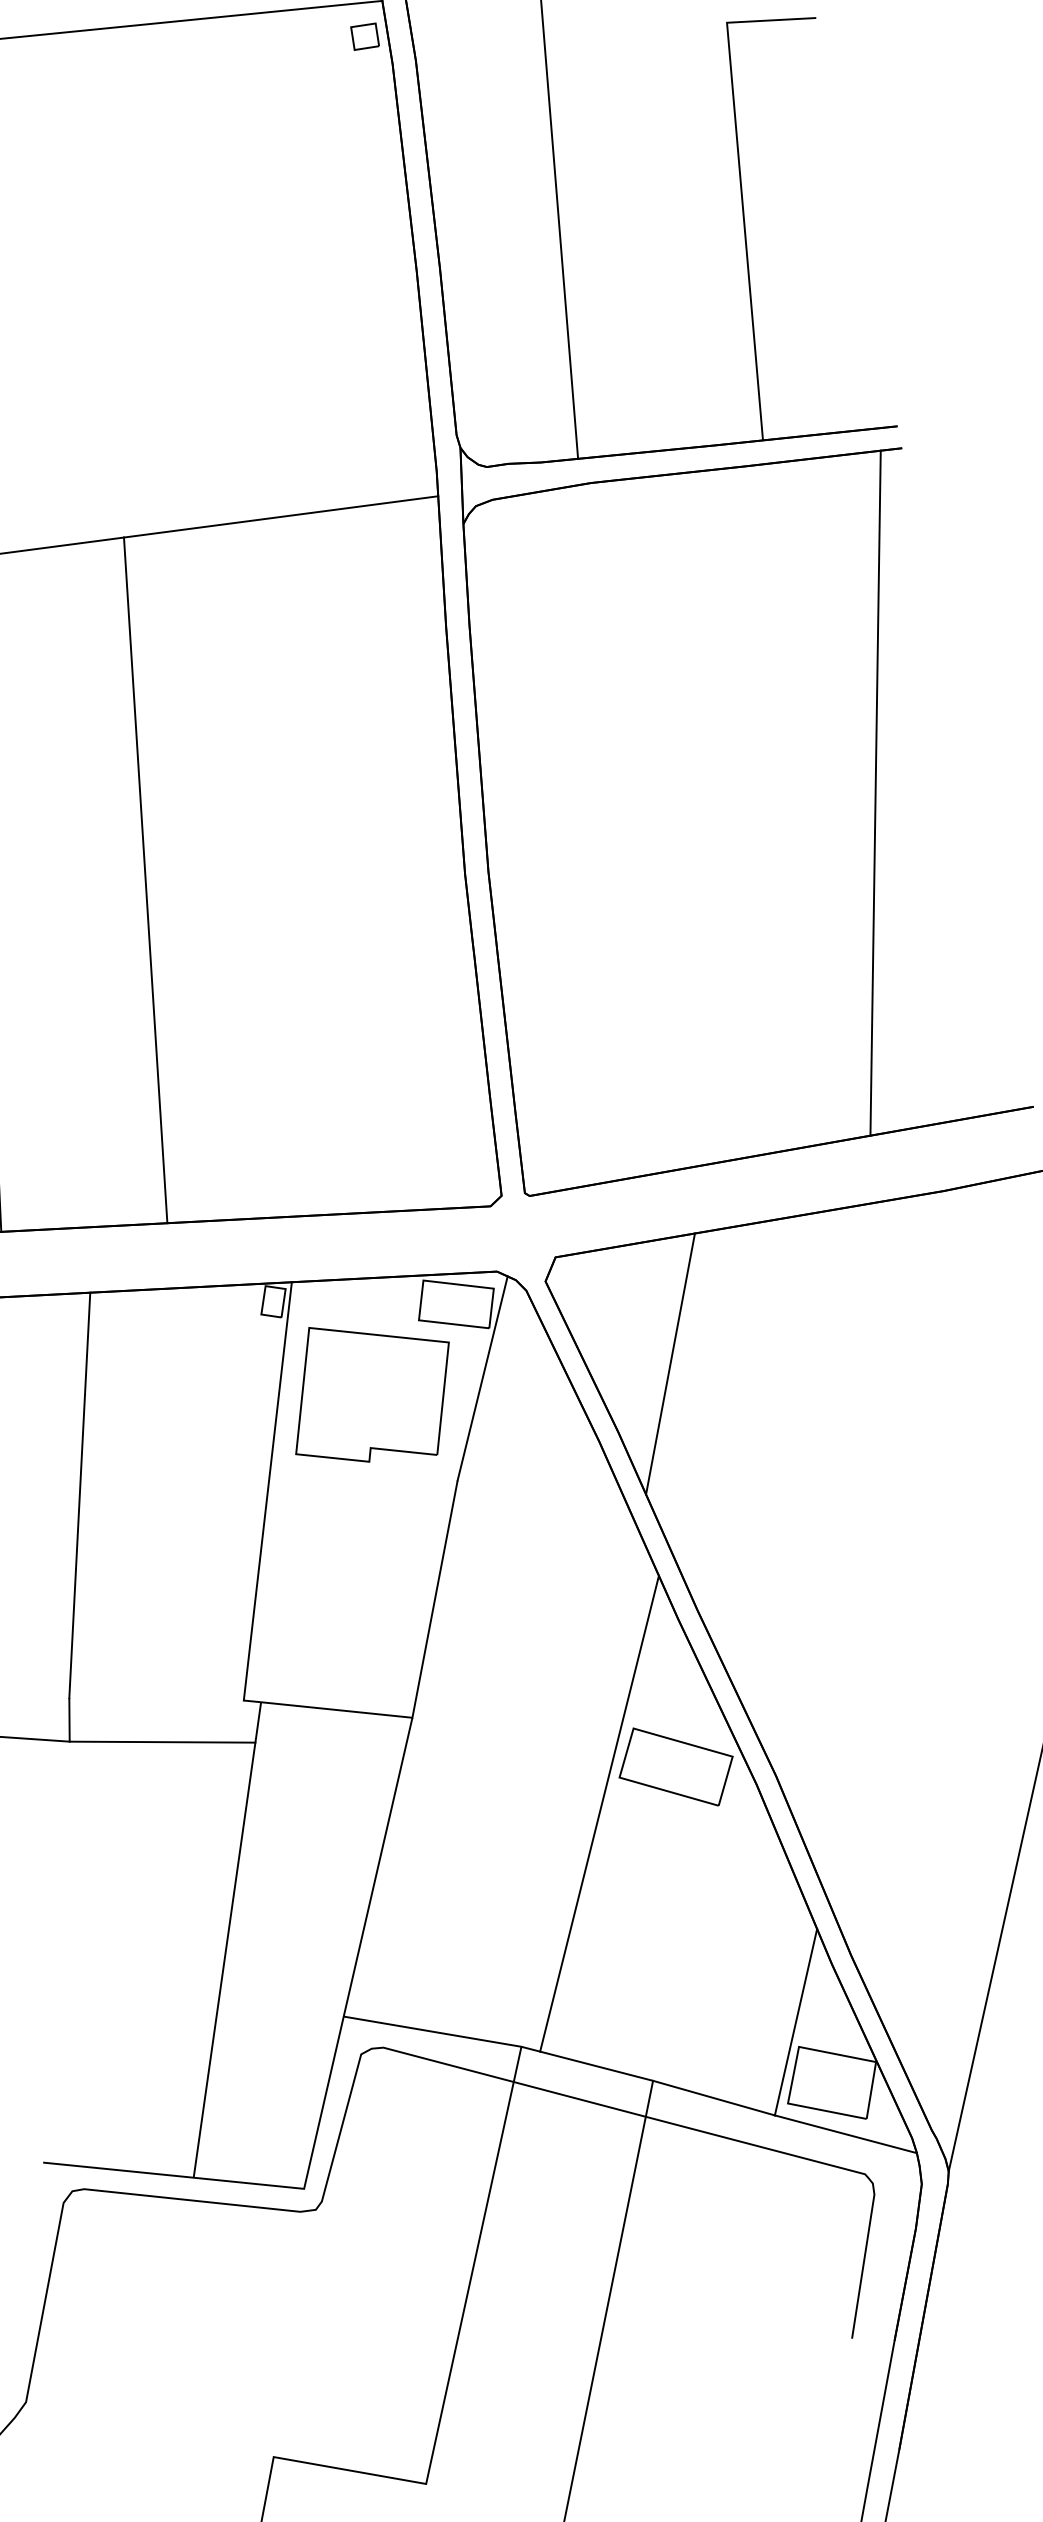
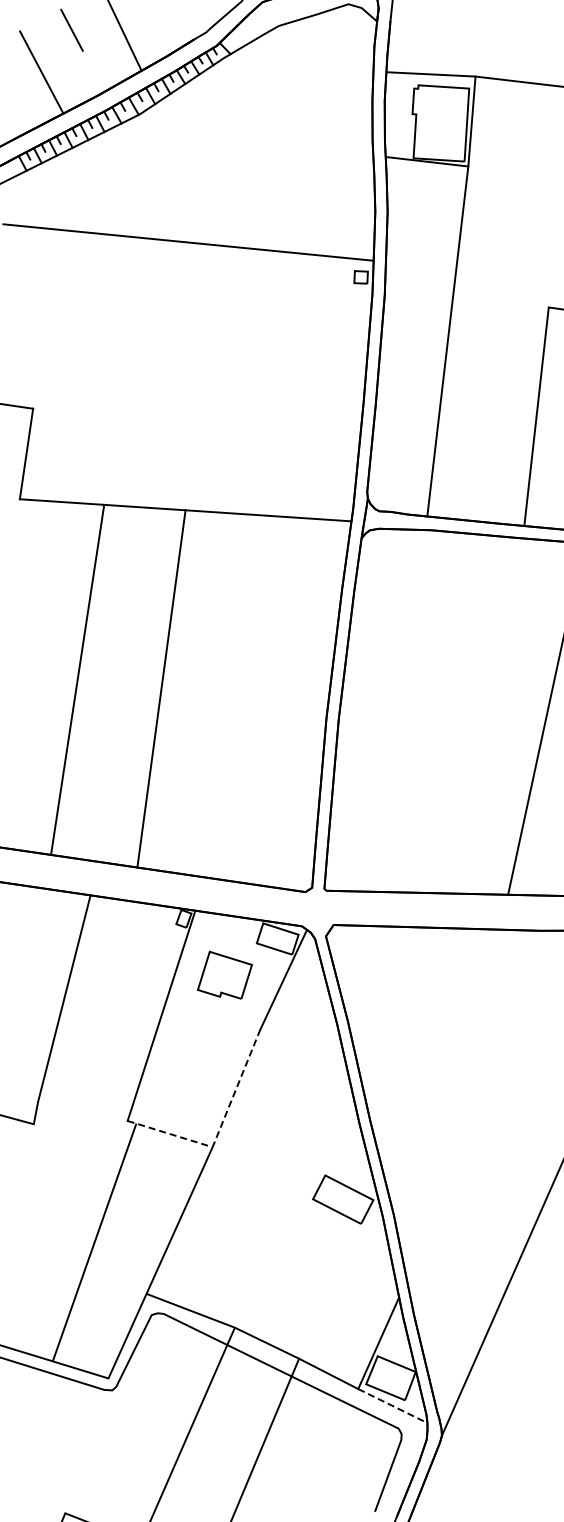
line: (669, 1363) -> (381, 991), removed
part: (370, 1392) -> (224, 975), size x0.6
line: (419, 1684) -> (219, 1130), solid -> dashed
line: (162, 1741) -> (81, 1133), removed
line: (600, 1812) -> (299, 1215), removed
line: (845, 2135) -> (392, 1406), solid -> dashed

